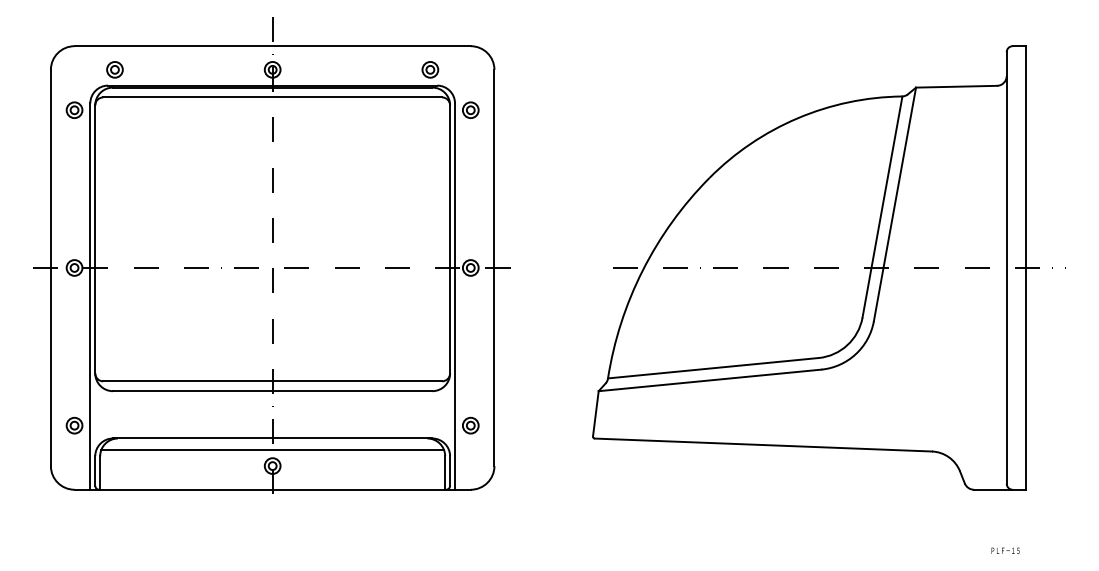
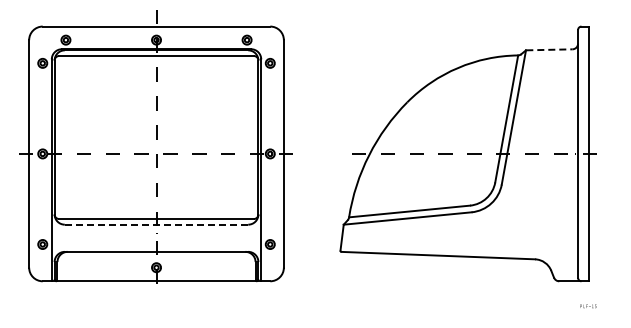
line: (956, 86) -> (549, 49), solid -> dashed
line: (272, 390) -> (156, 224), solid -> dashed
line: (272, 450) -> (156, 258), removed
text: (1005, 551) -> (588, 306), moved

